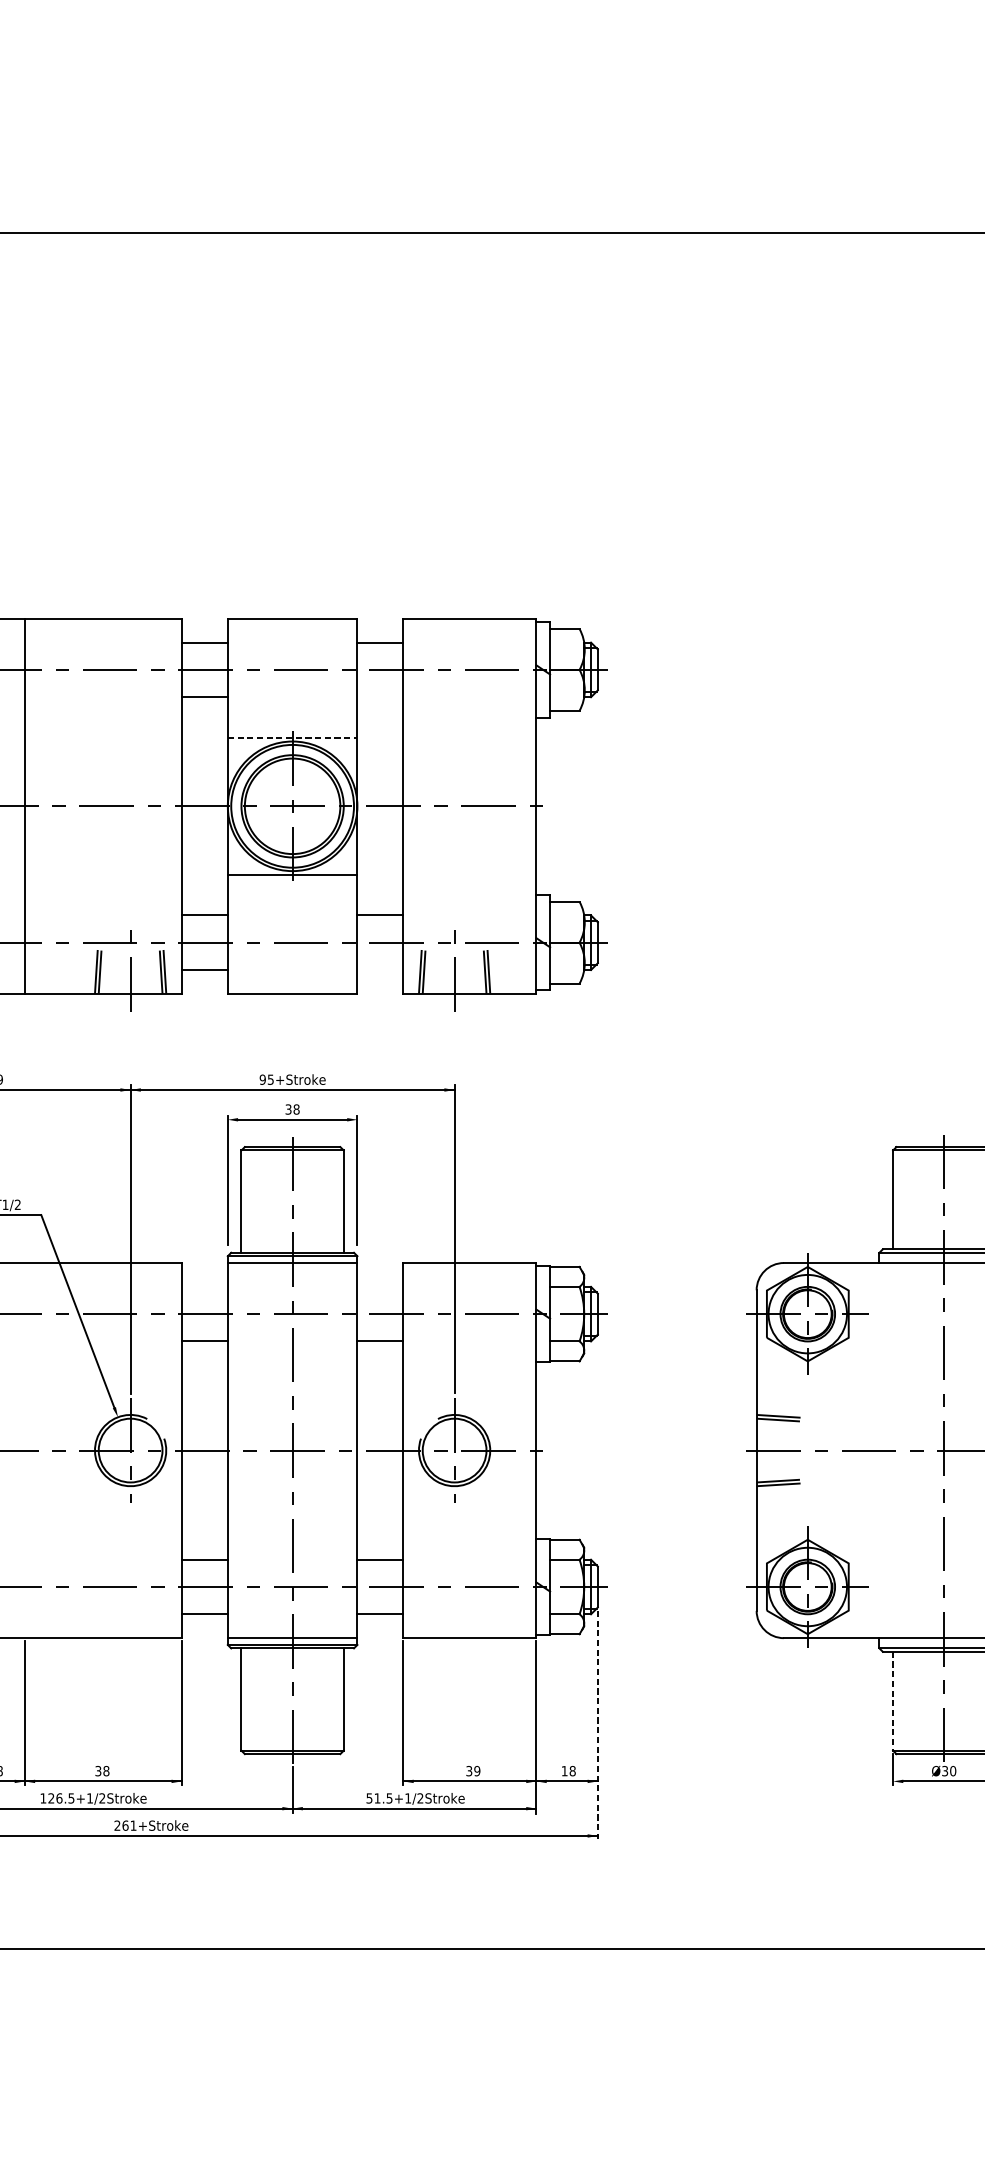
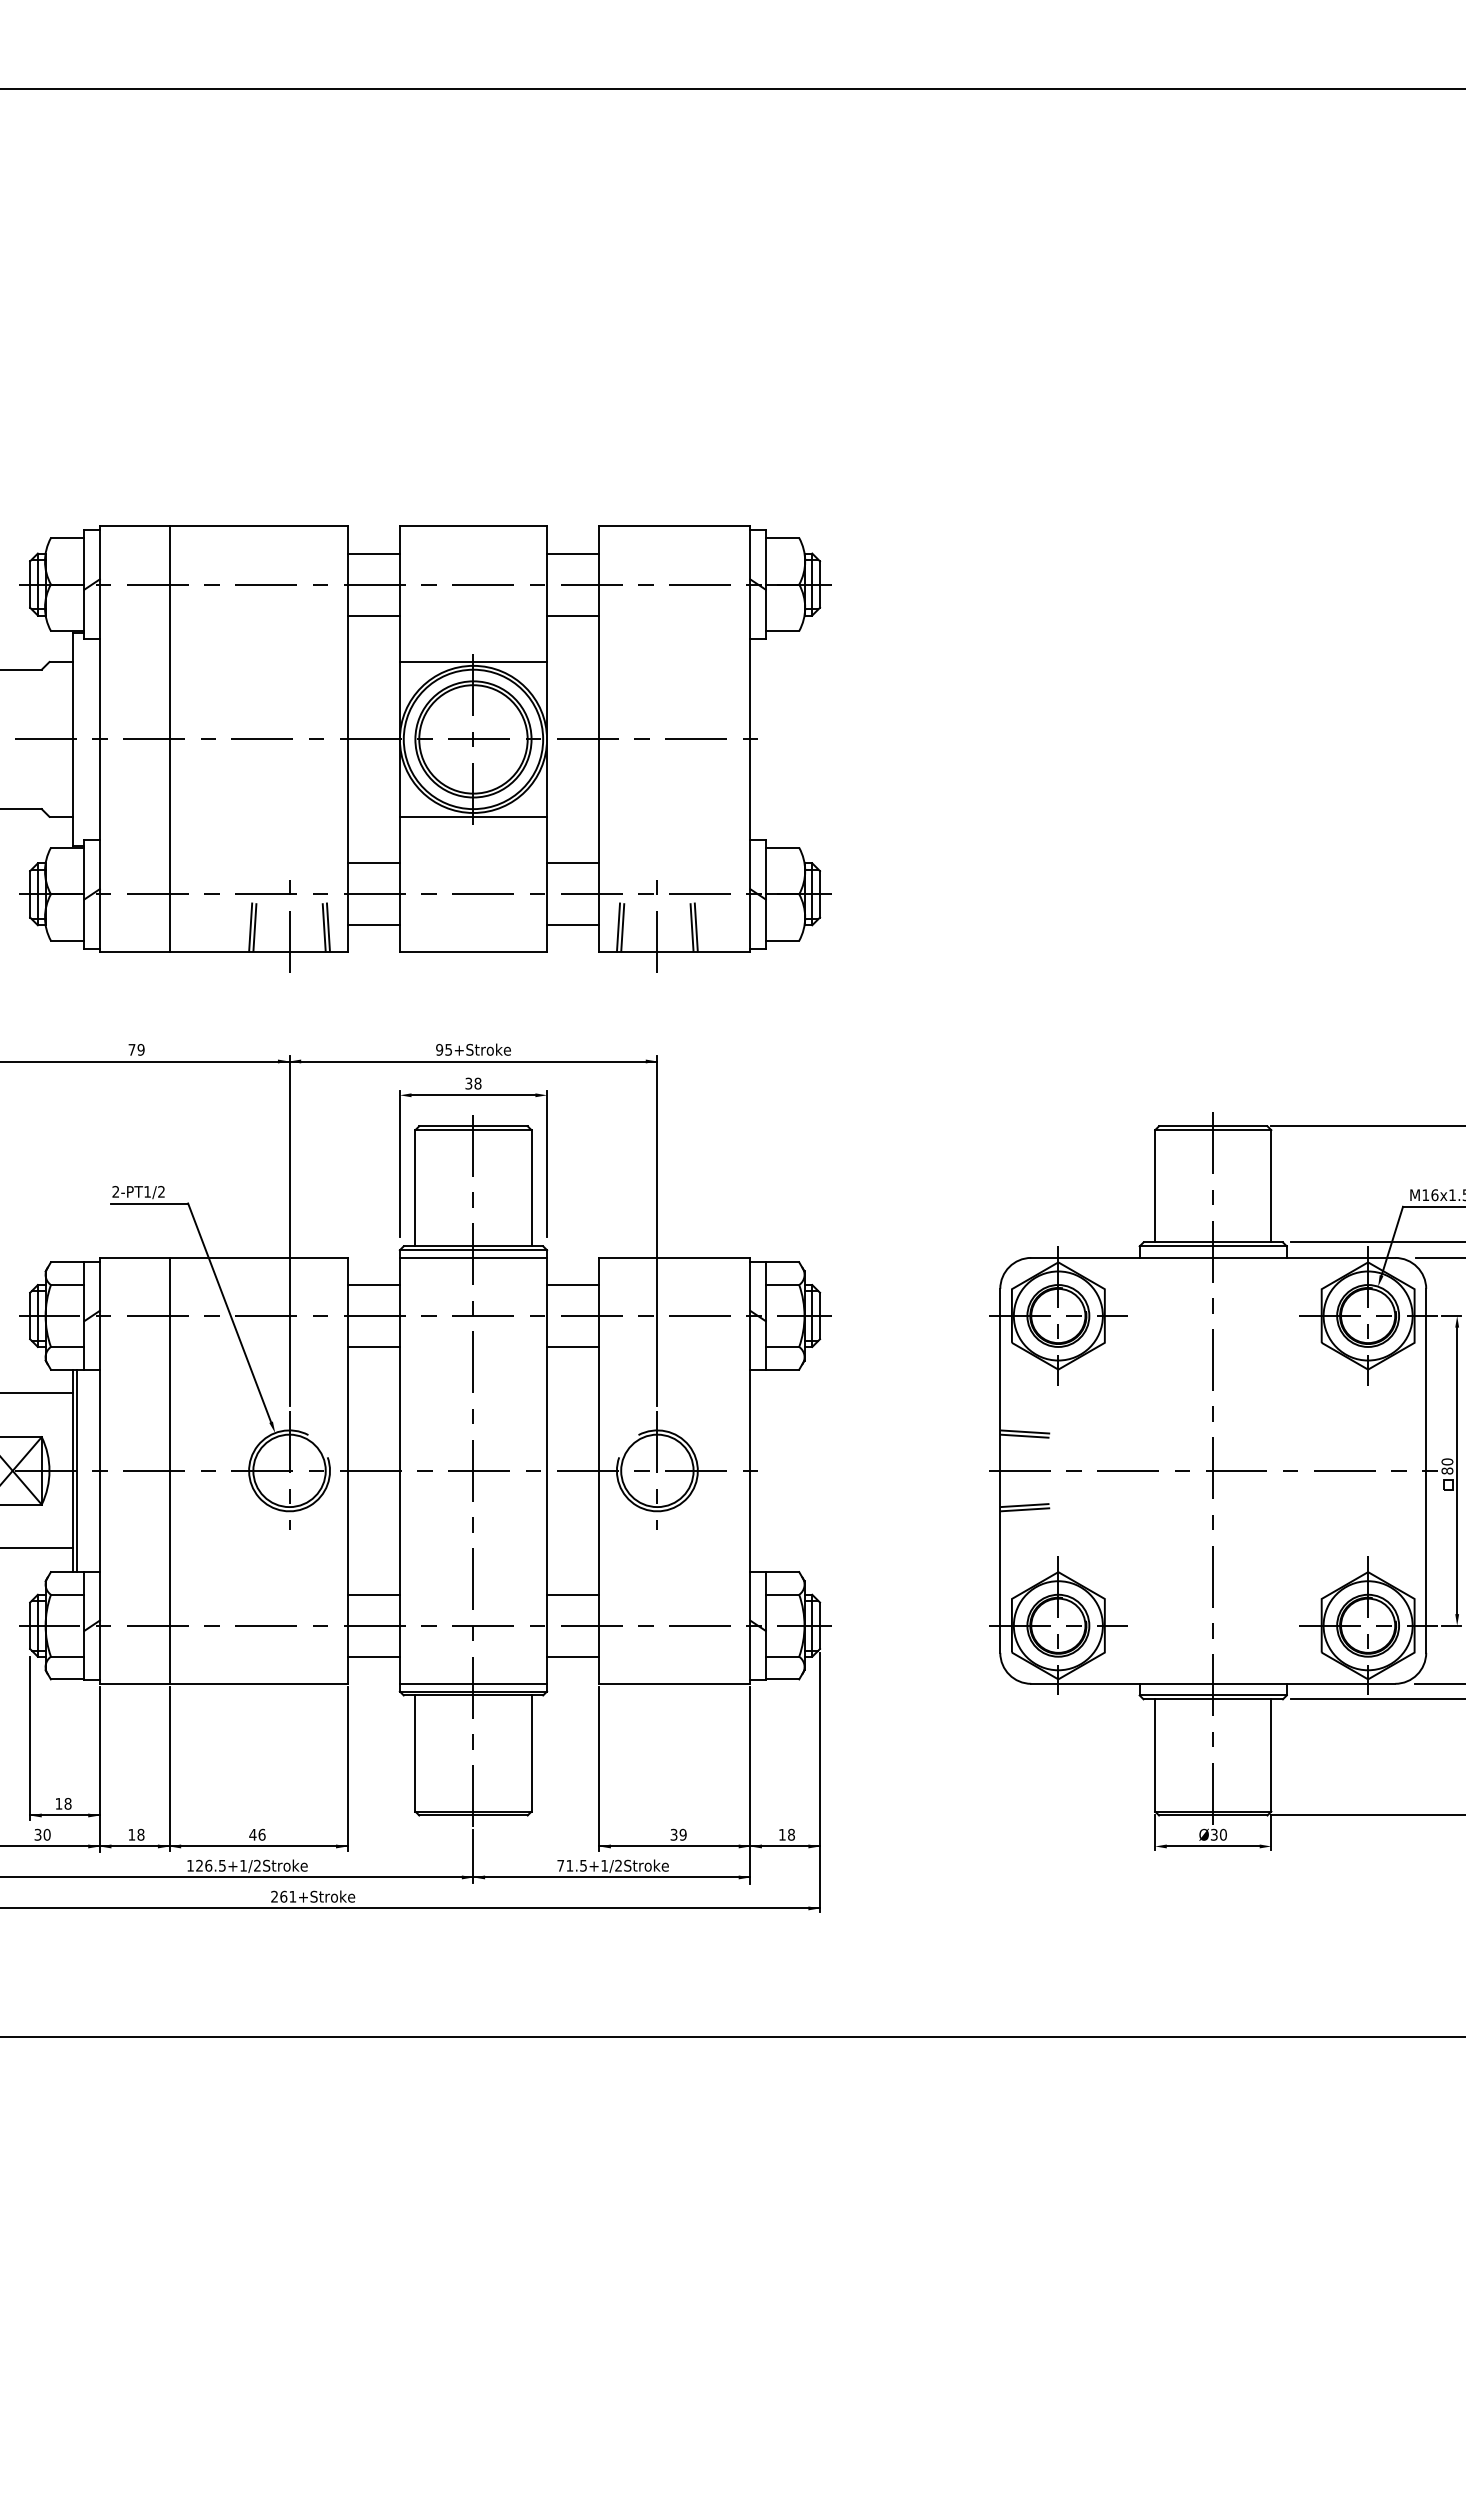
line: (380, 697) -> (573, 615), added
line: (292, 737) -> (473, 661), dashed -> solid
line: (380, 970) -> (573, 925), added
line: (204, 1287) -> (373, 1285), added
line: (380, 1287) -> (573, 1285), added
line: (24, 1450) -> (169, 1470), added
line: (893, 1701) -> (1155, 1755), dashed -> solid
line: (598, 1725) -> (820, 1782), dashed -> solid
text: (102, 1770) -> (257, 1834), 38 -> 46
text: (369, 1798) -> (560, 1865), 51.5+1/2Stroke -> 71.5+1/2Stroke

